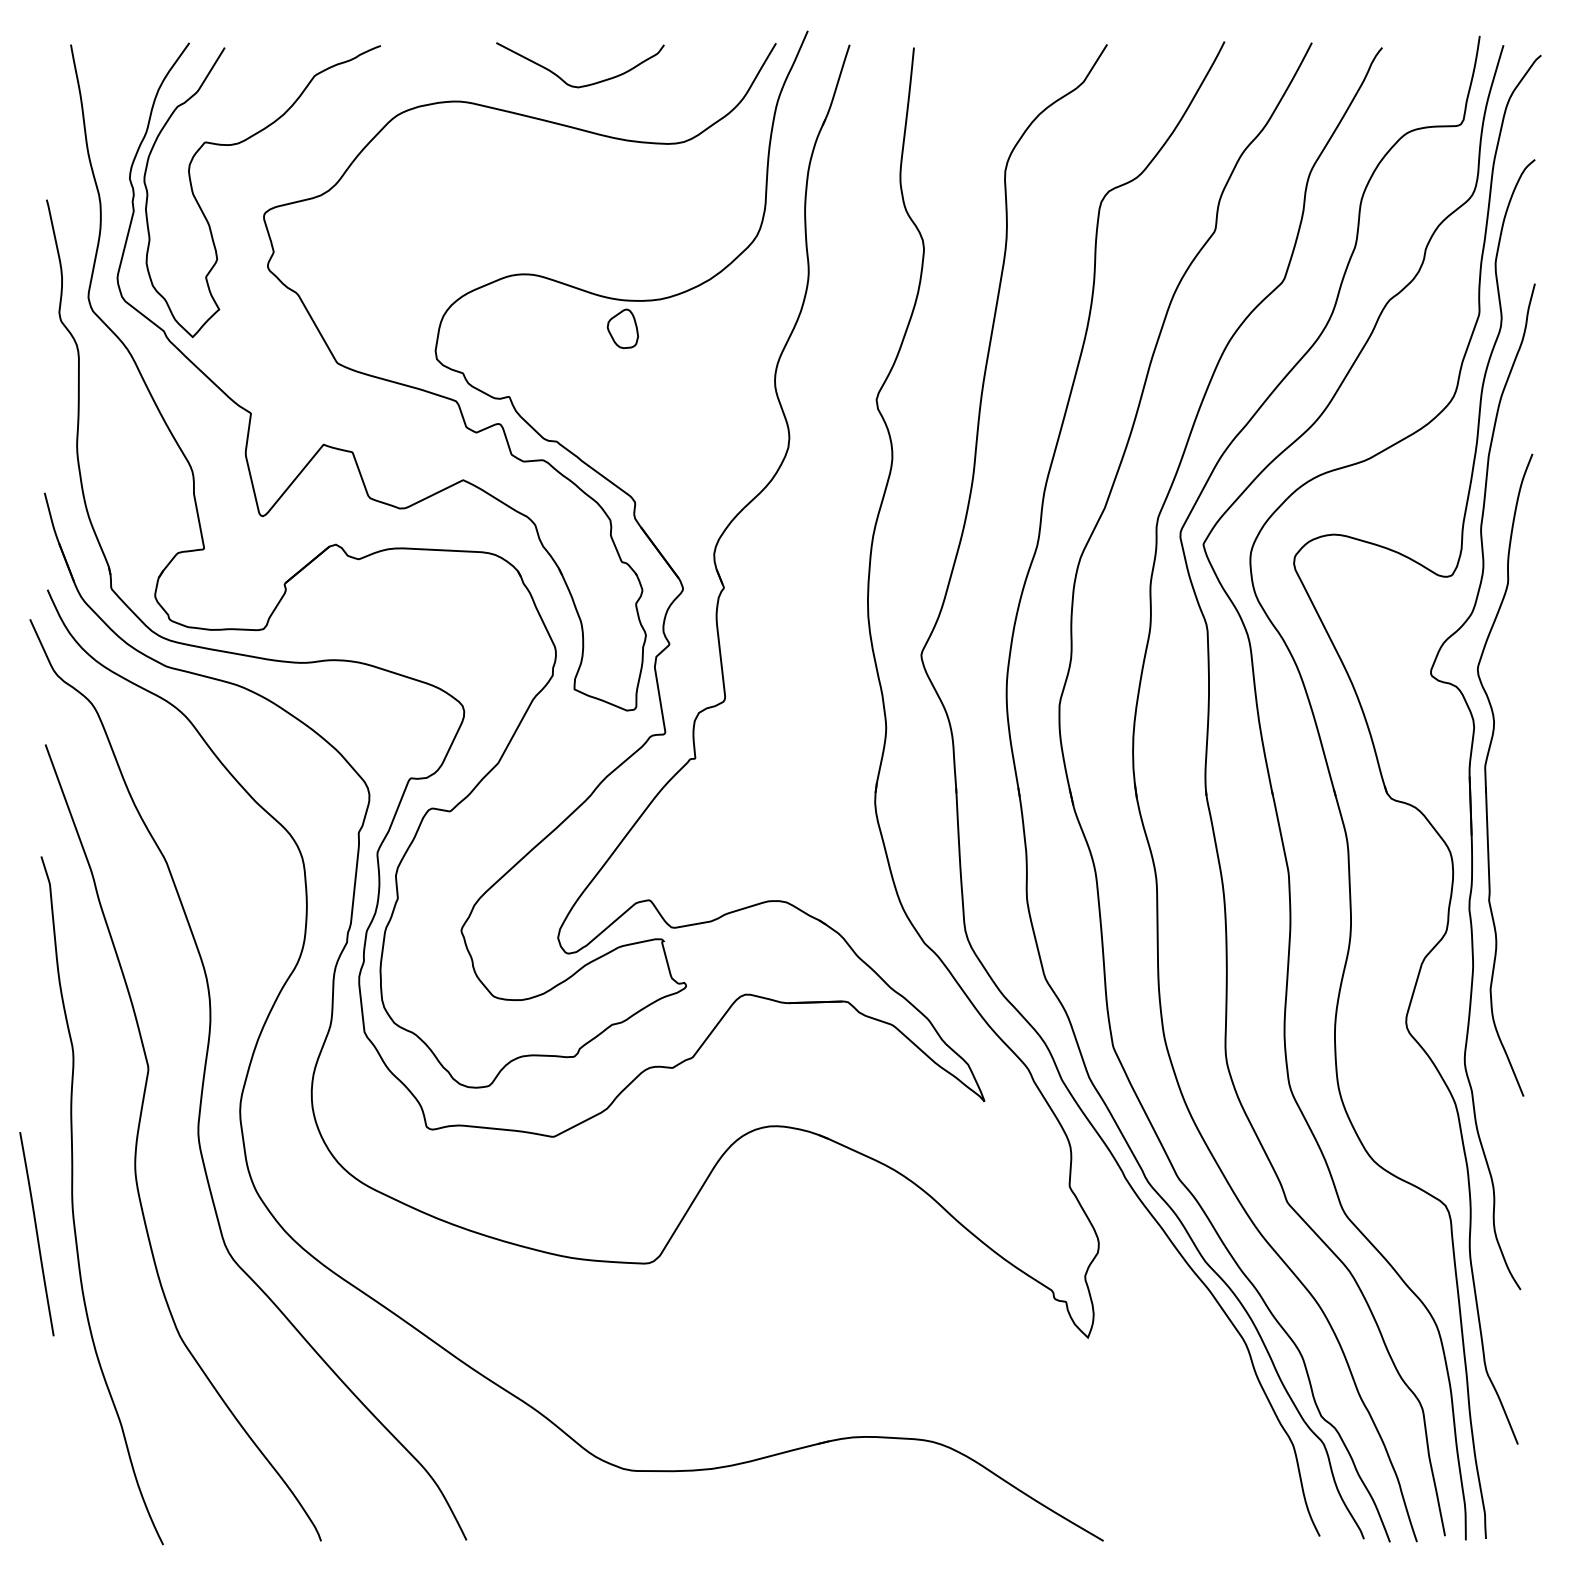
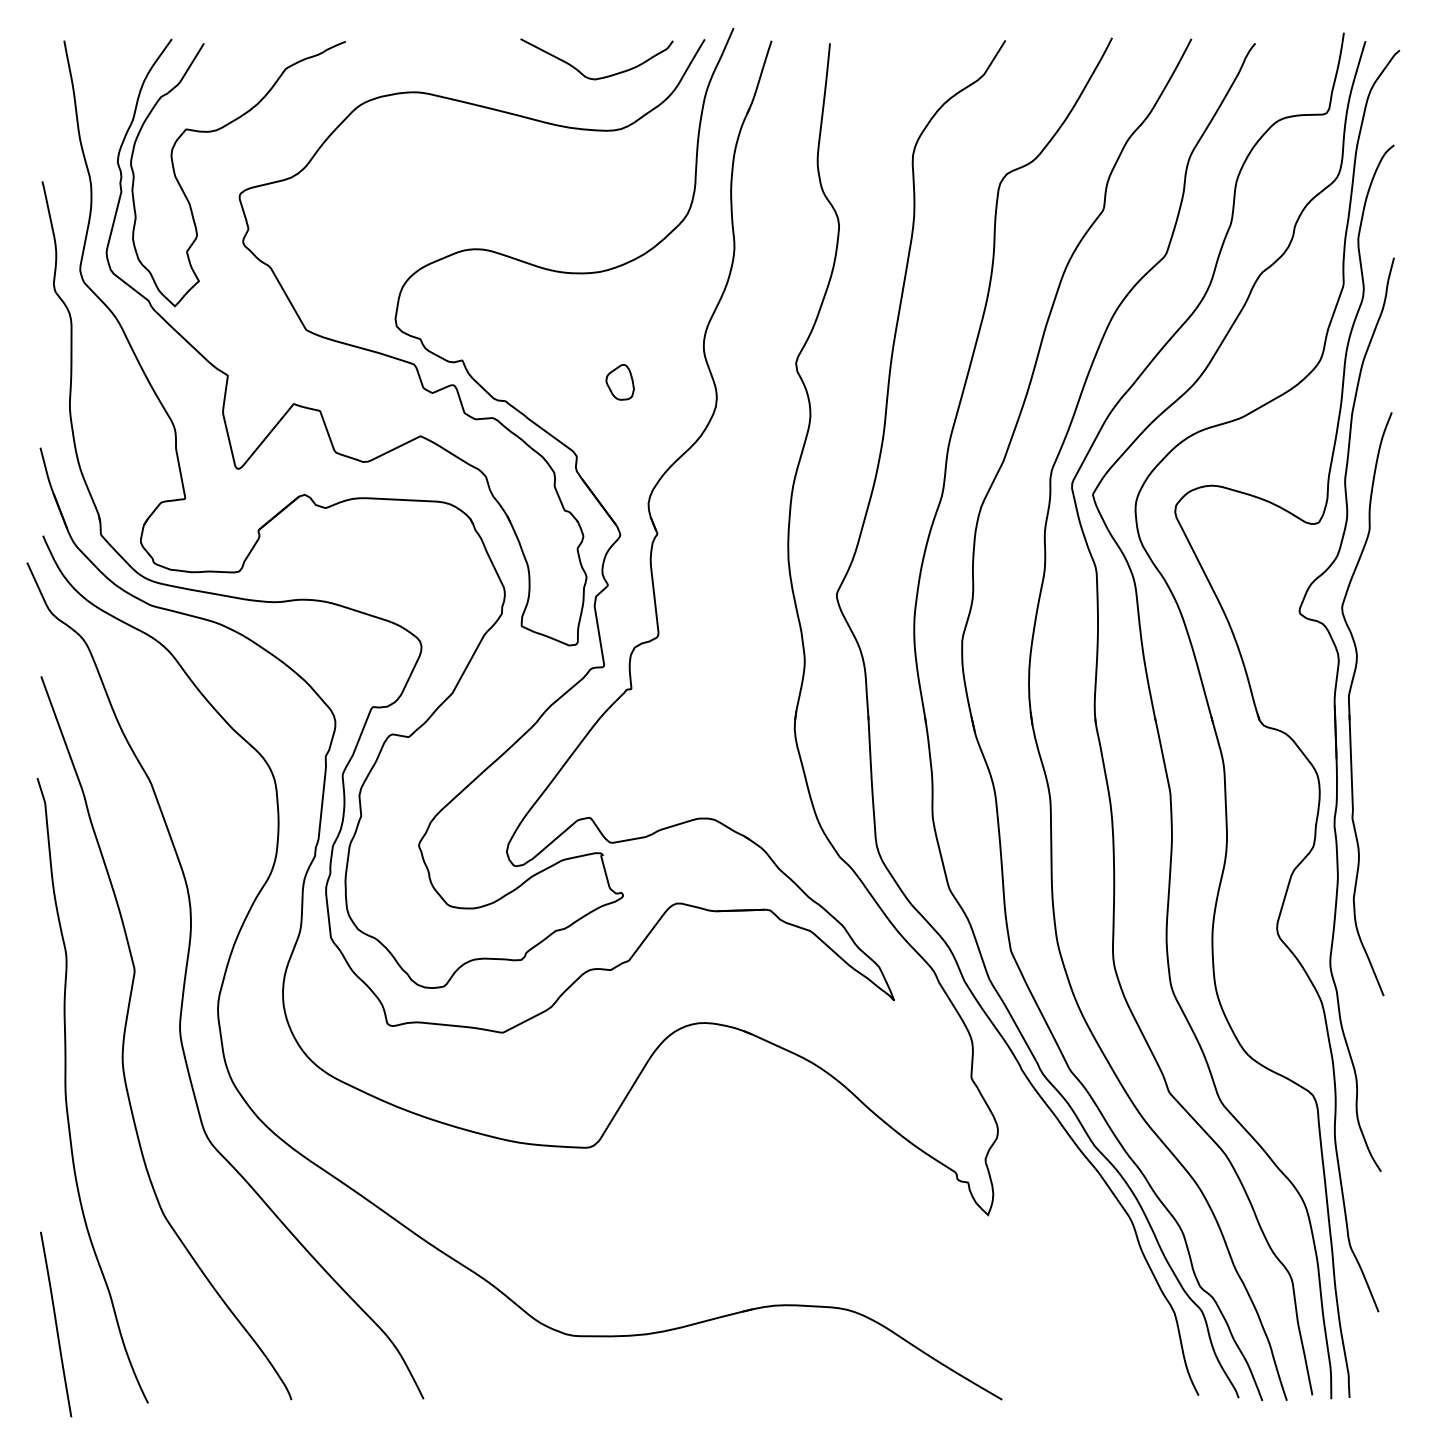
curve: (586, 84) -> (602, 76), moved
part: (622, 328) -> (619, 382), moved
line: (36, 1234) -> (55, 1324), moved

